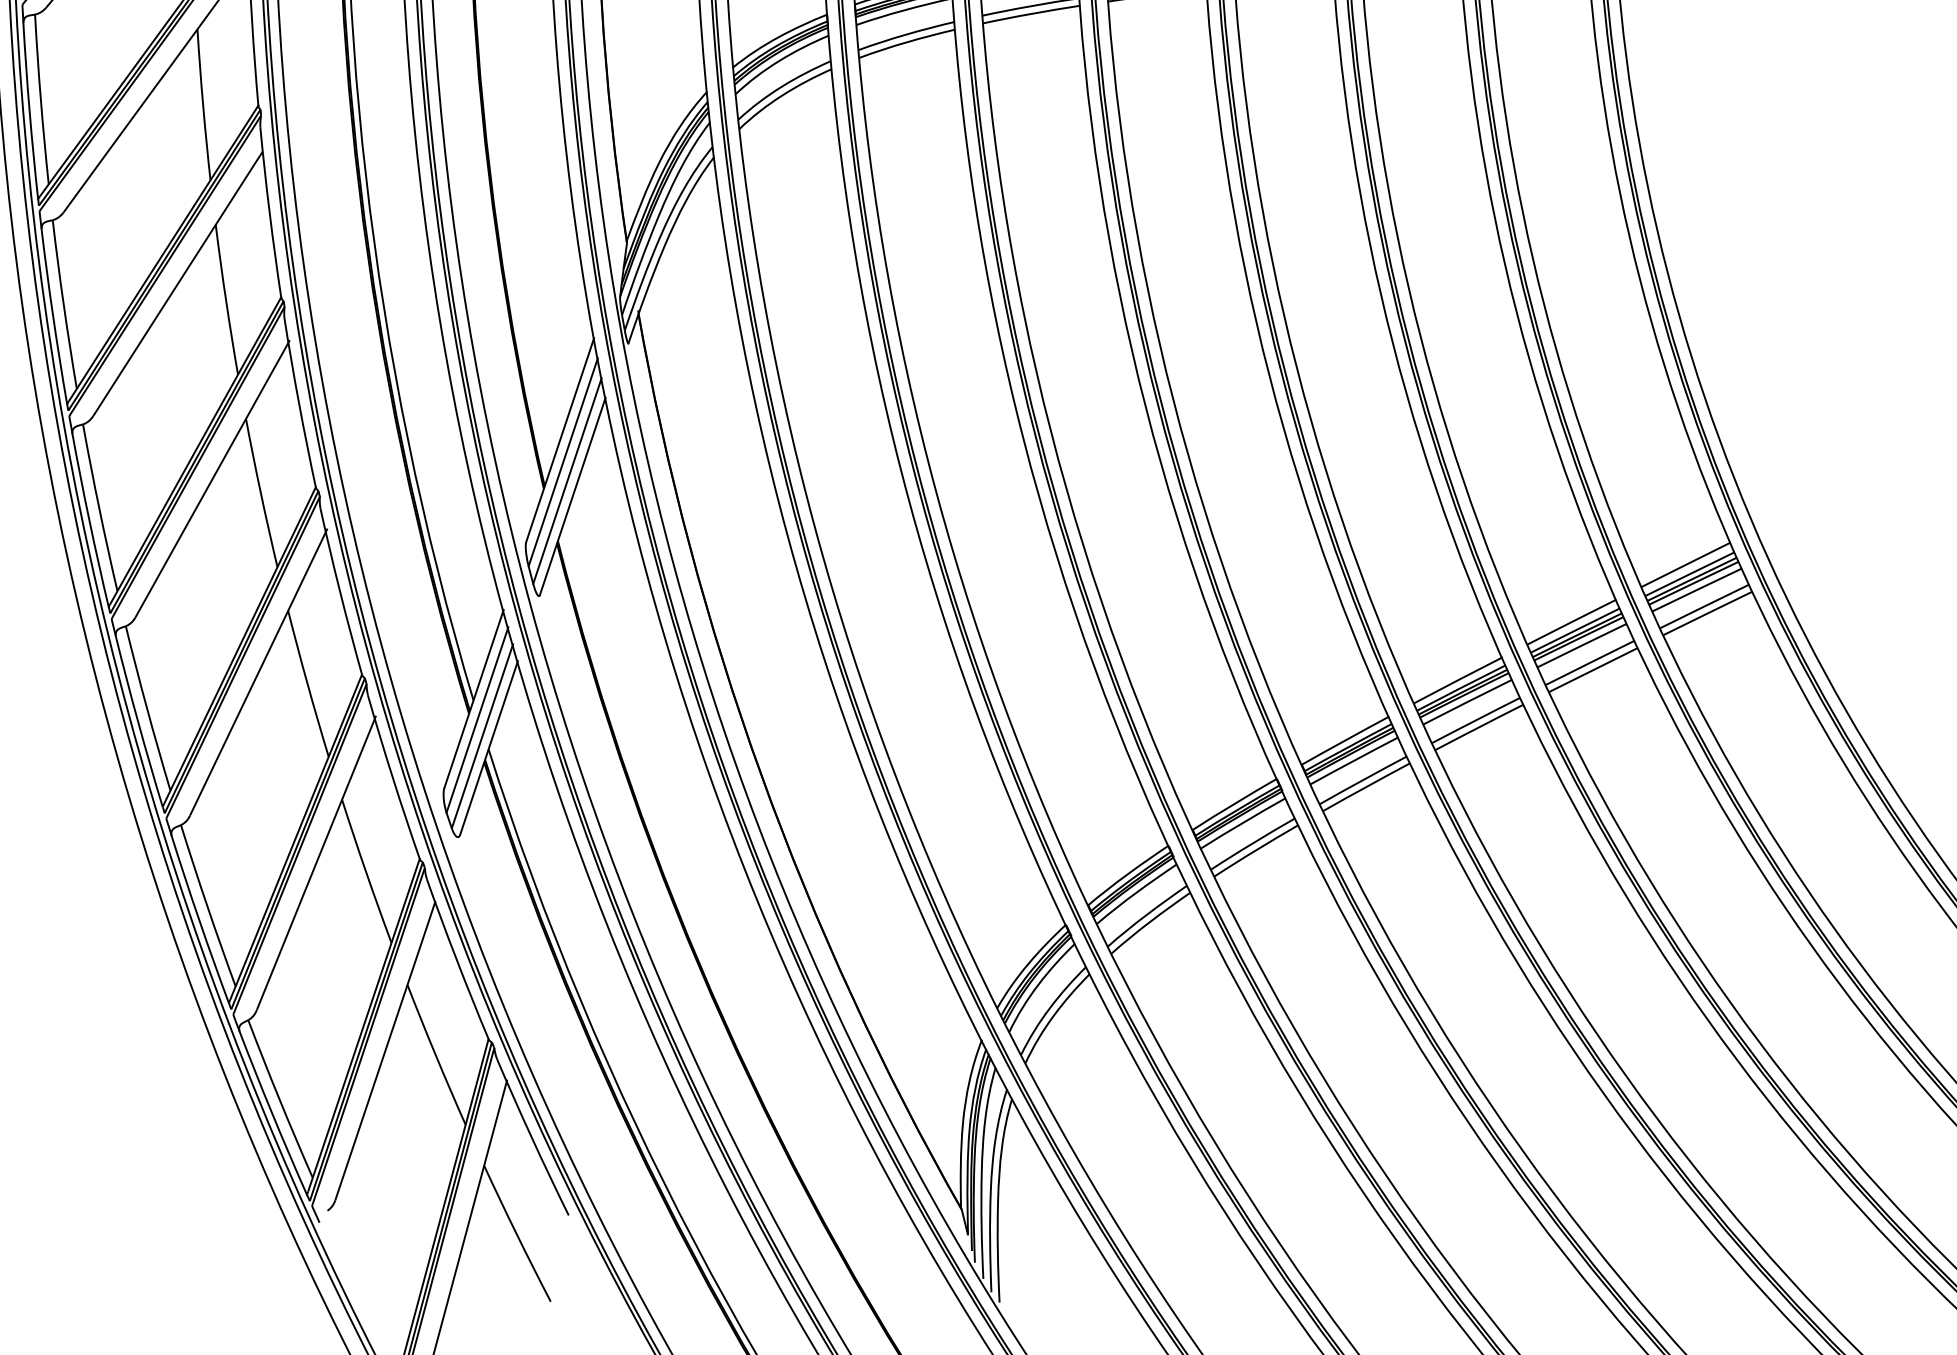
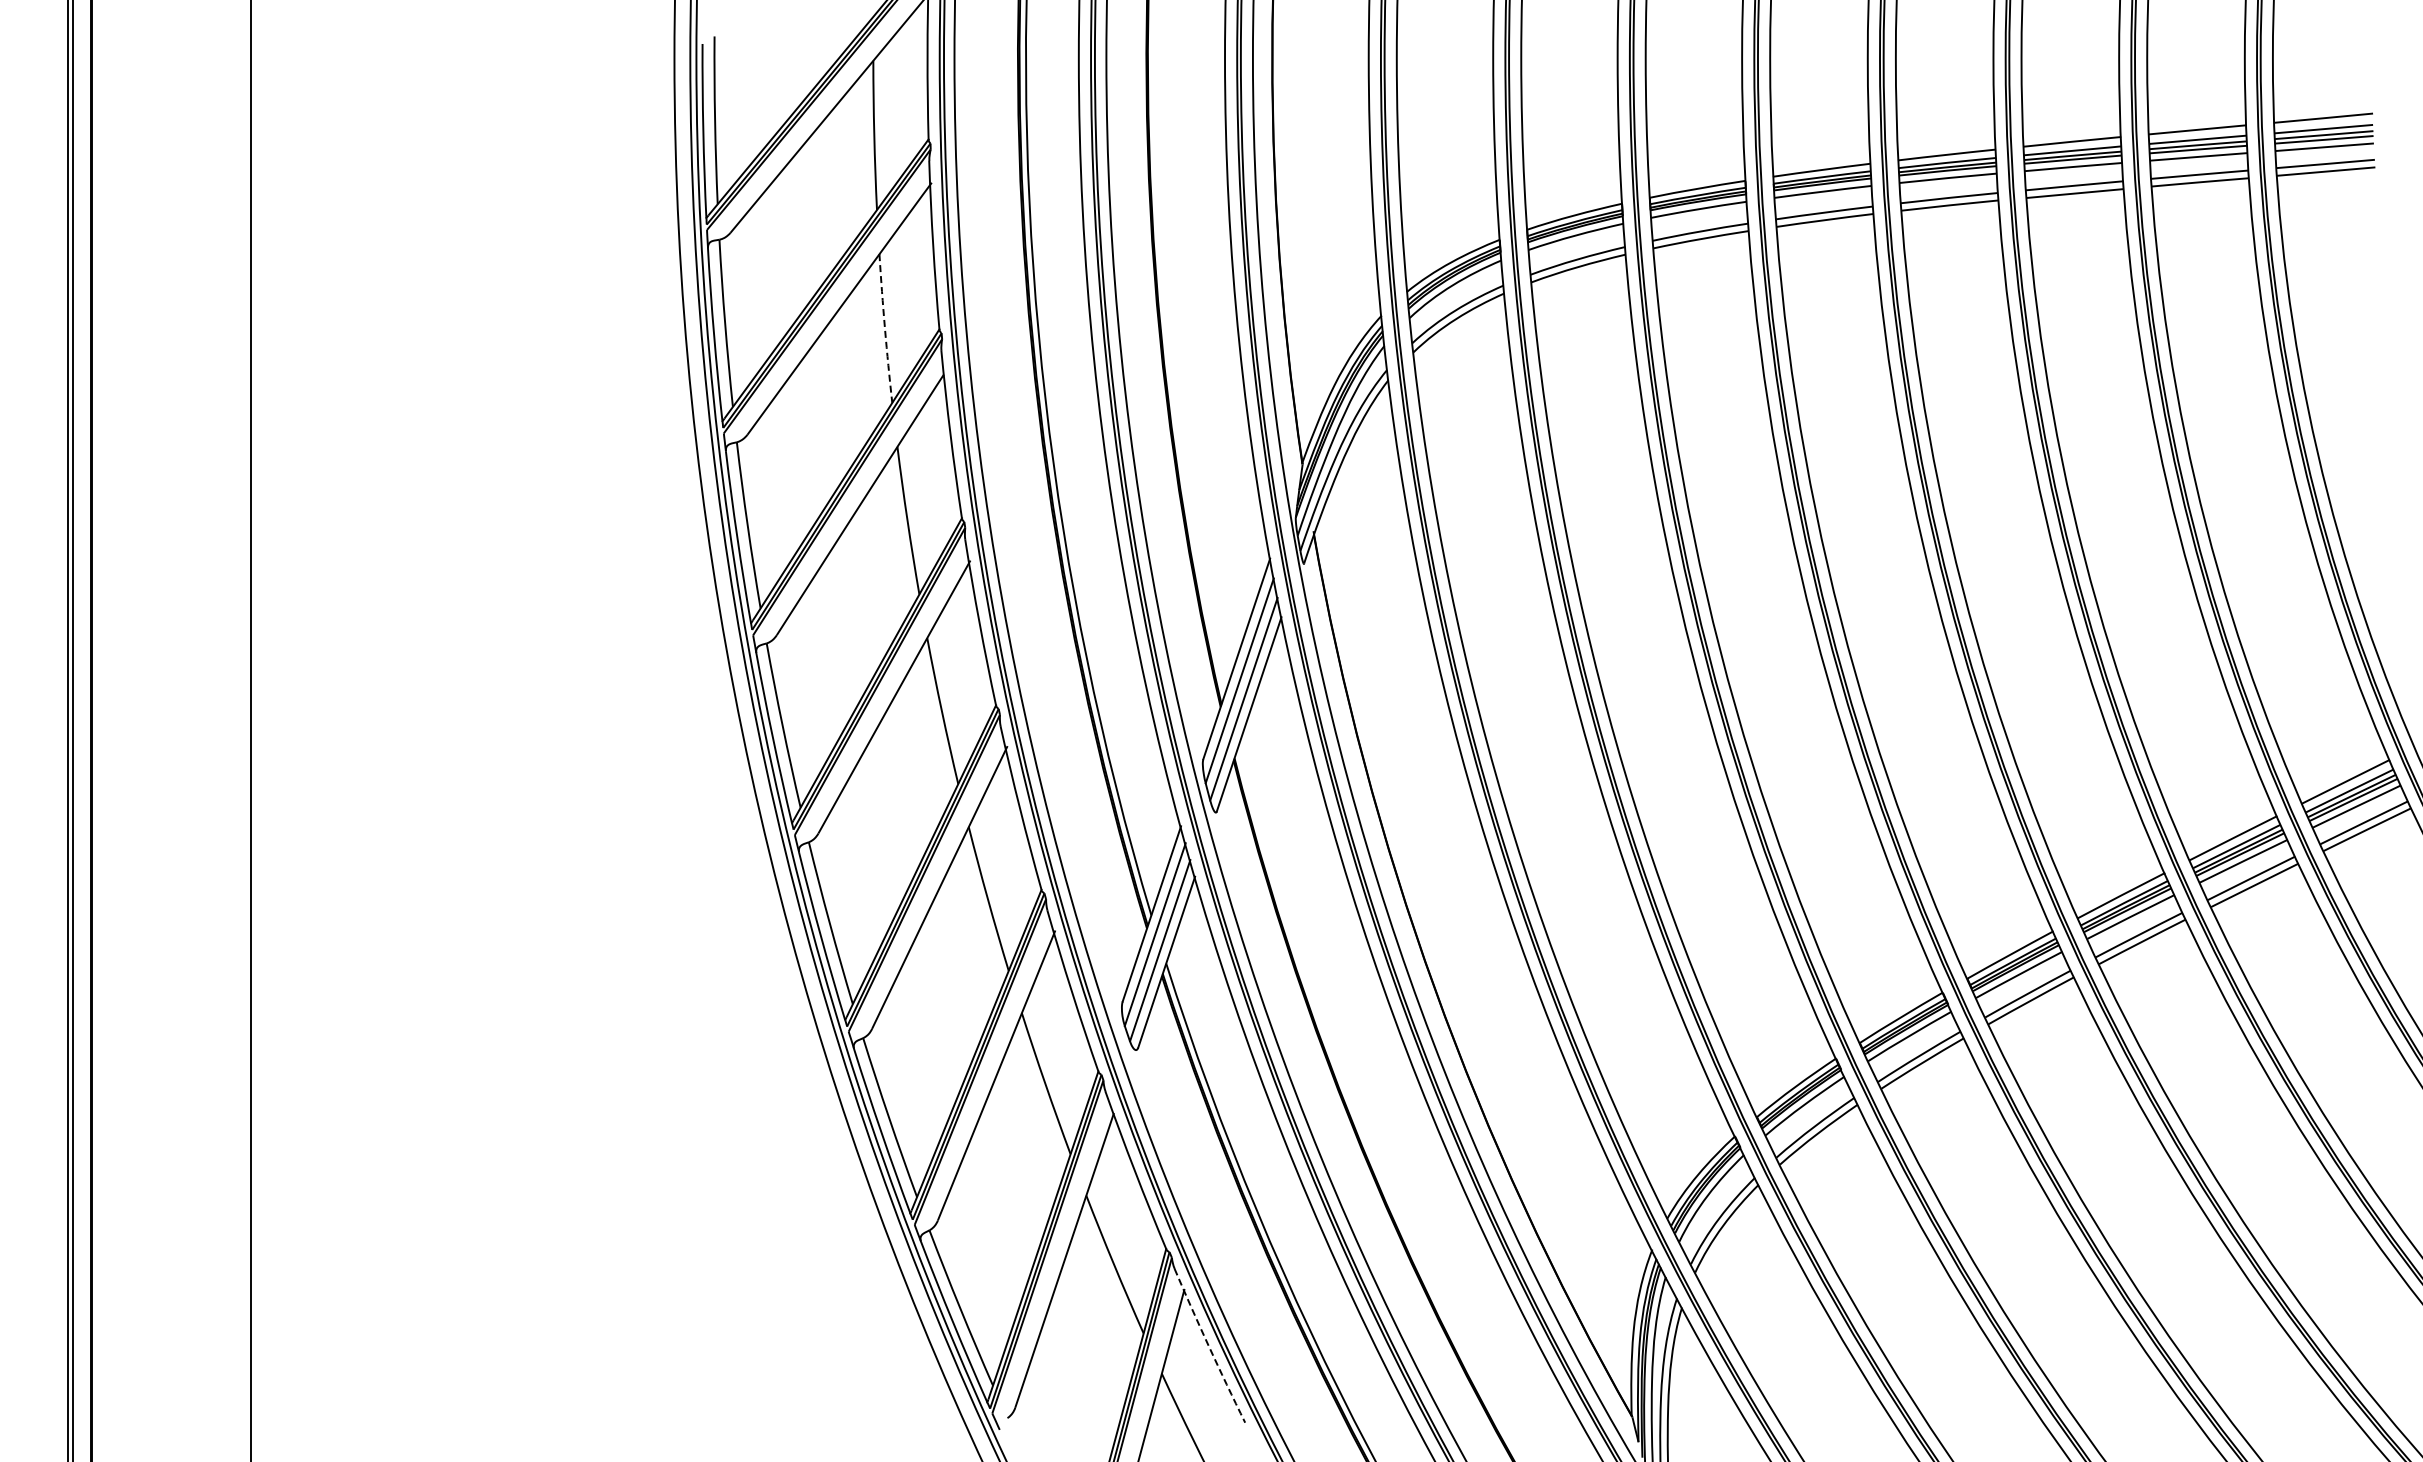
arc: (202, 104) -> (884, 328), solid -> dashed
arc: (531, 1138) -> (1208, 1346), solid -> dashed

